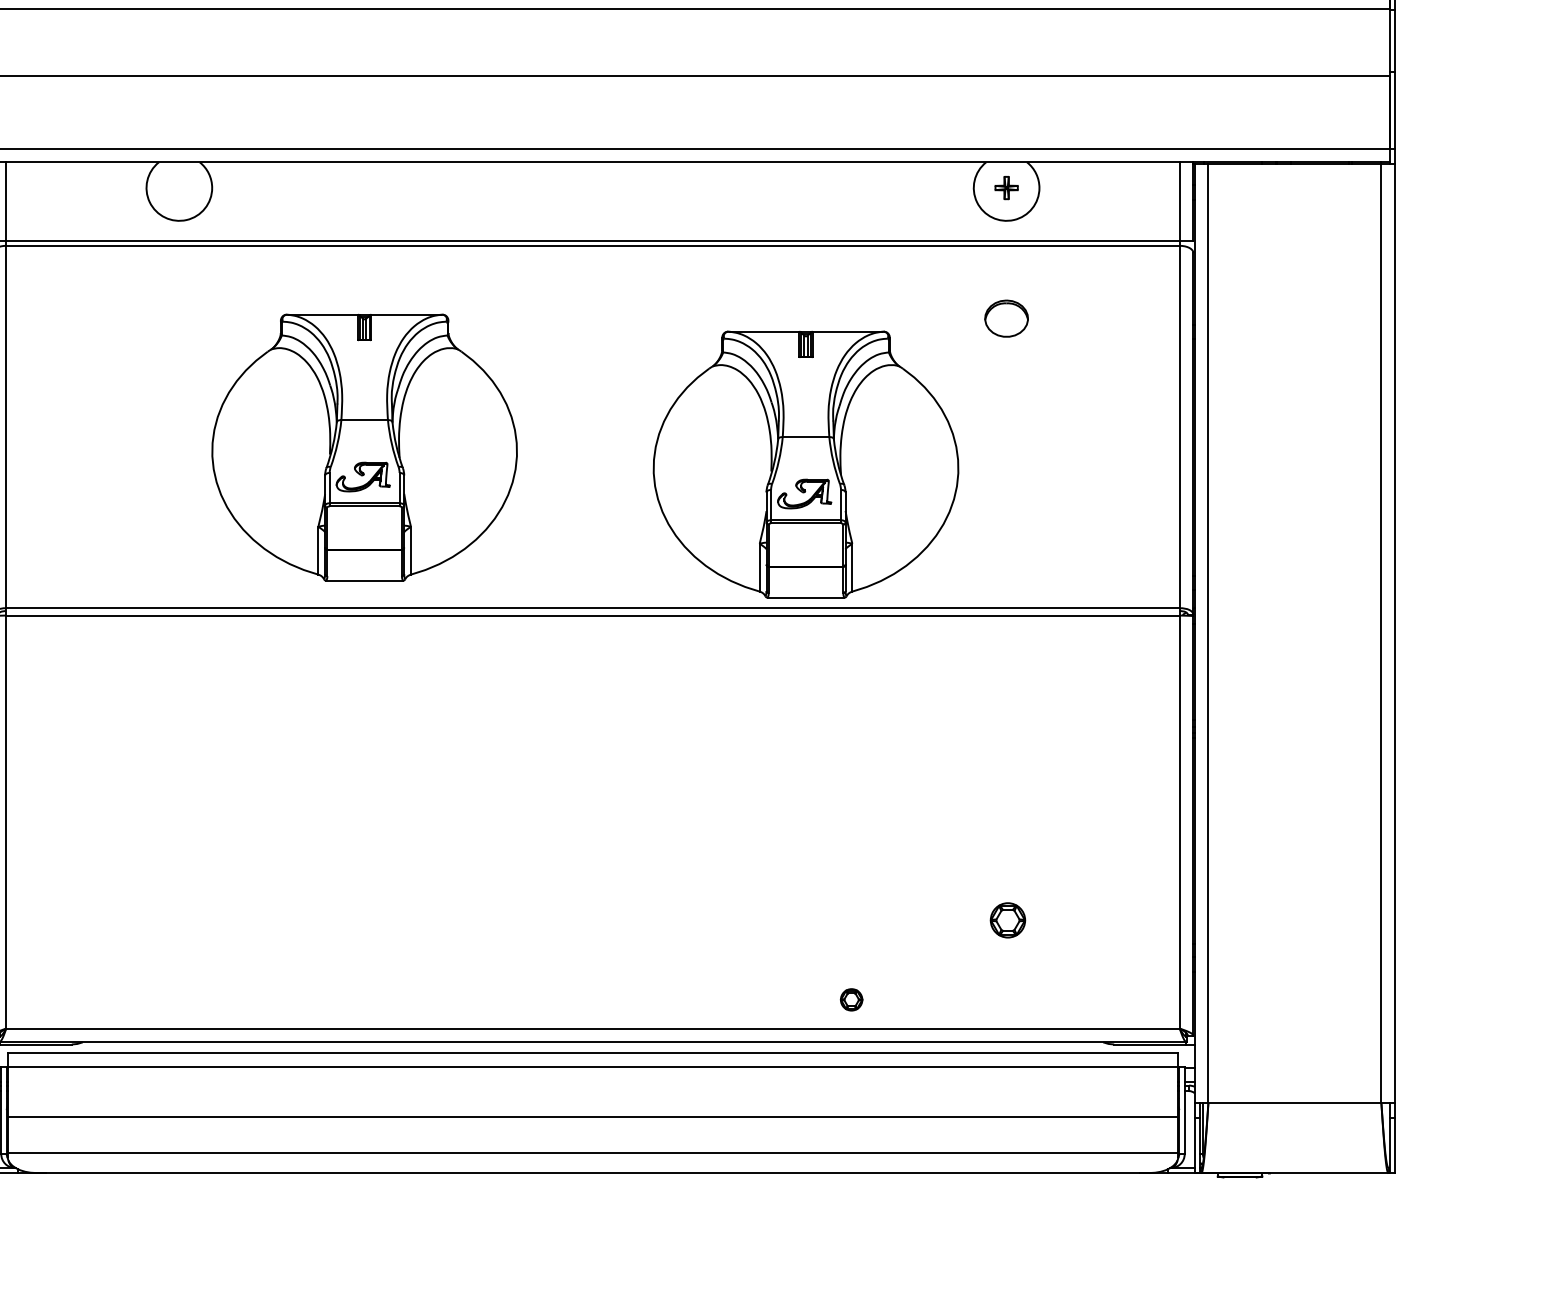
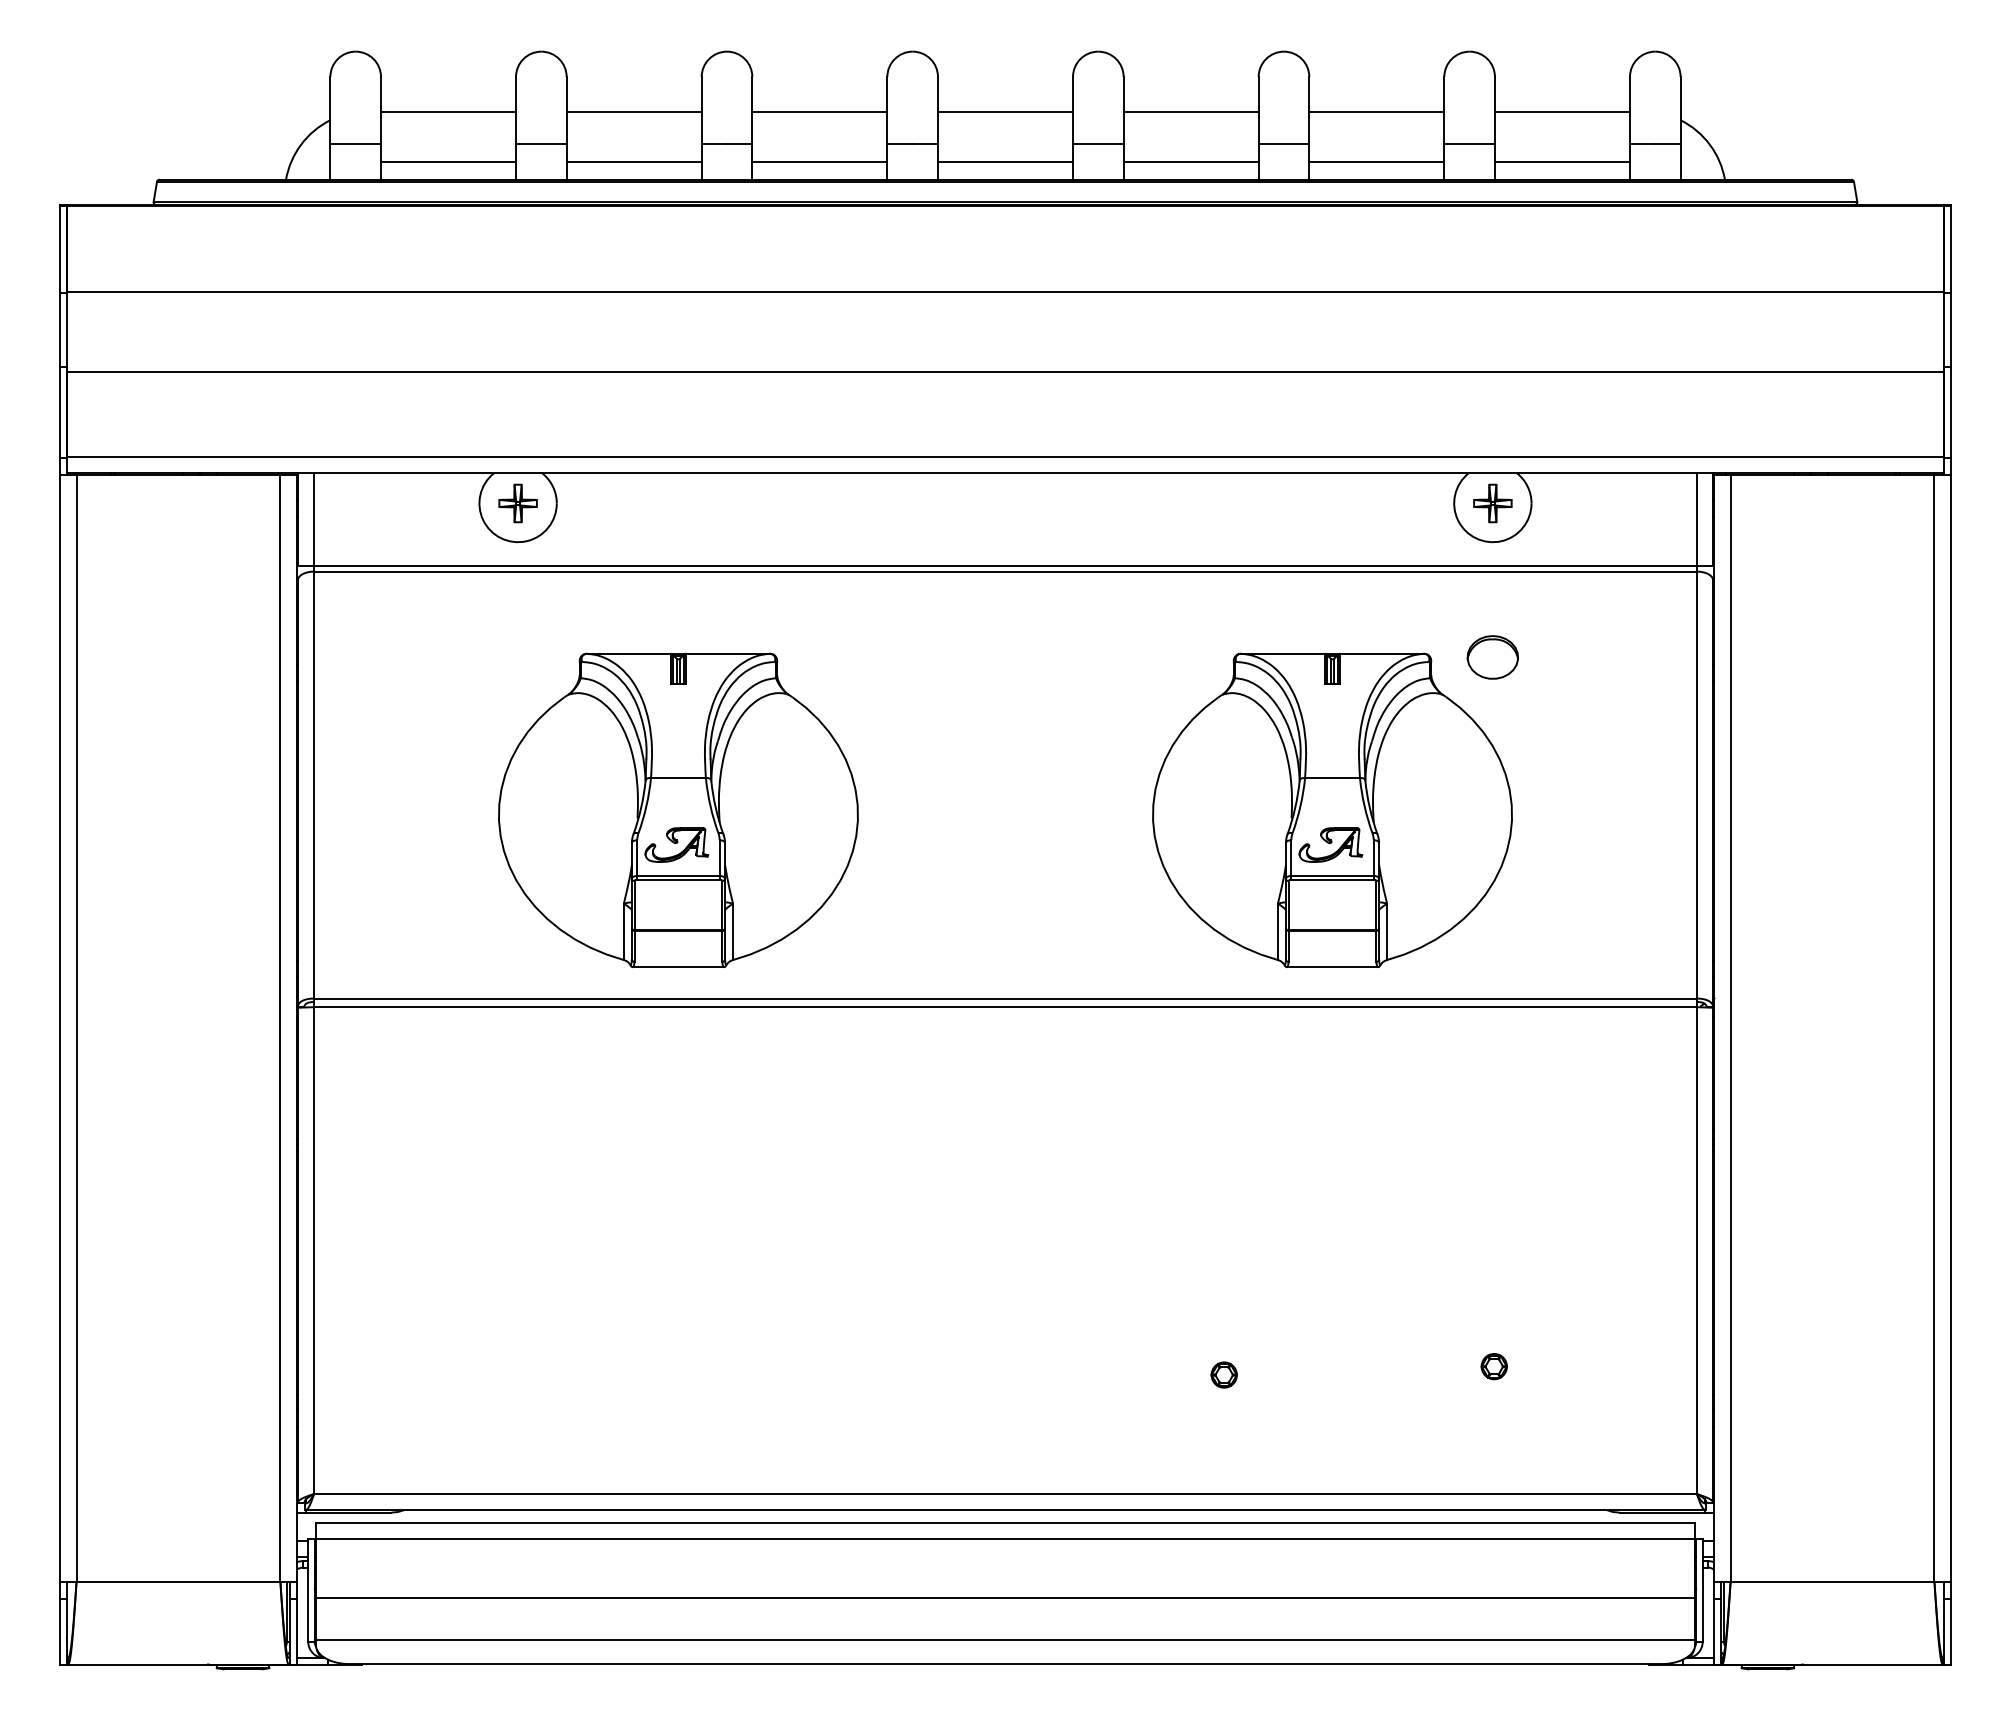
part: (178, 188) -> (517, 503), added
part: (1006, 188) -> (1492, 503), size x1.43
part: (364, 446) -> (678, 809), moved
part: (806, 463) -> (1332, 809), moved
part: (1007, 920) -> (1493, 1366), size x0.62
part: (851, 999) -> (1223, 1374), moved

